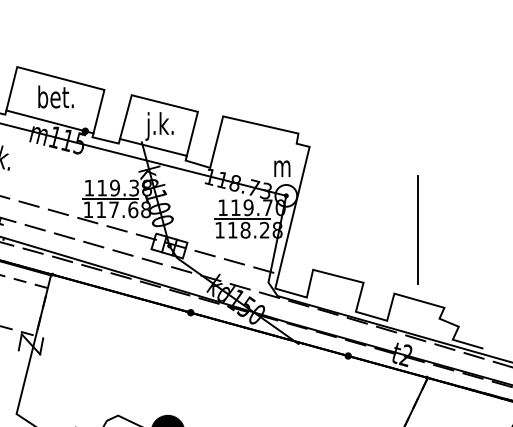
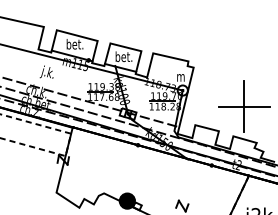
text: (159, 125) -> (123, 57), j.k. -> bet.
line: (416, 229) -> (243, 106), added

